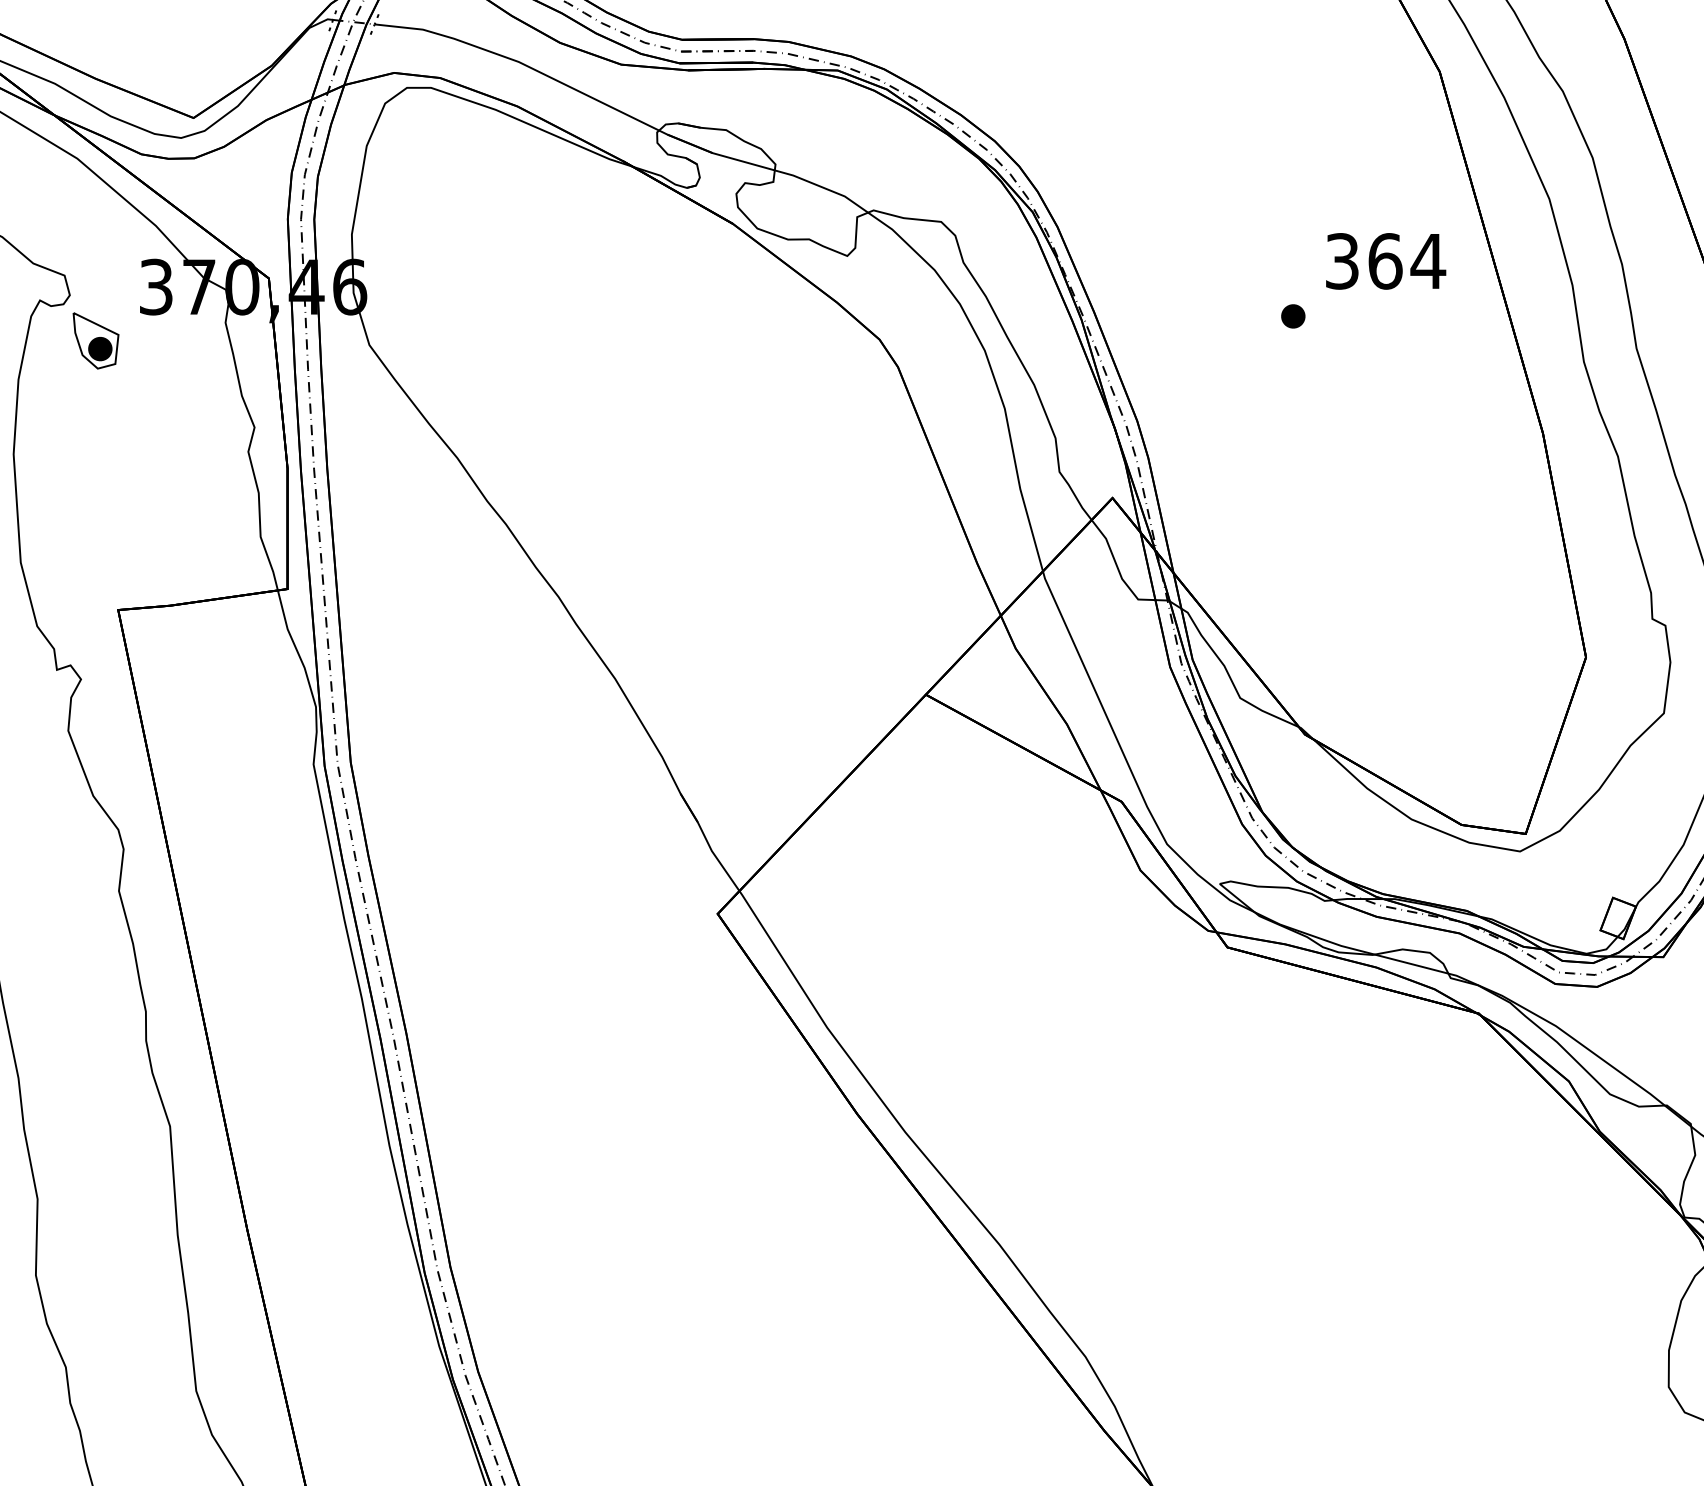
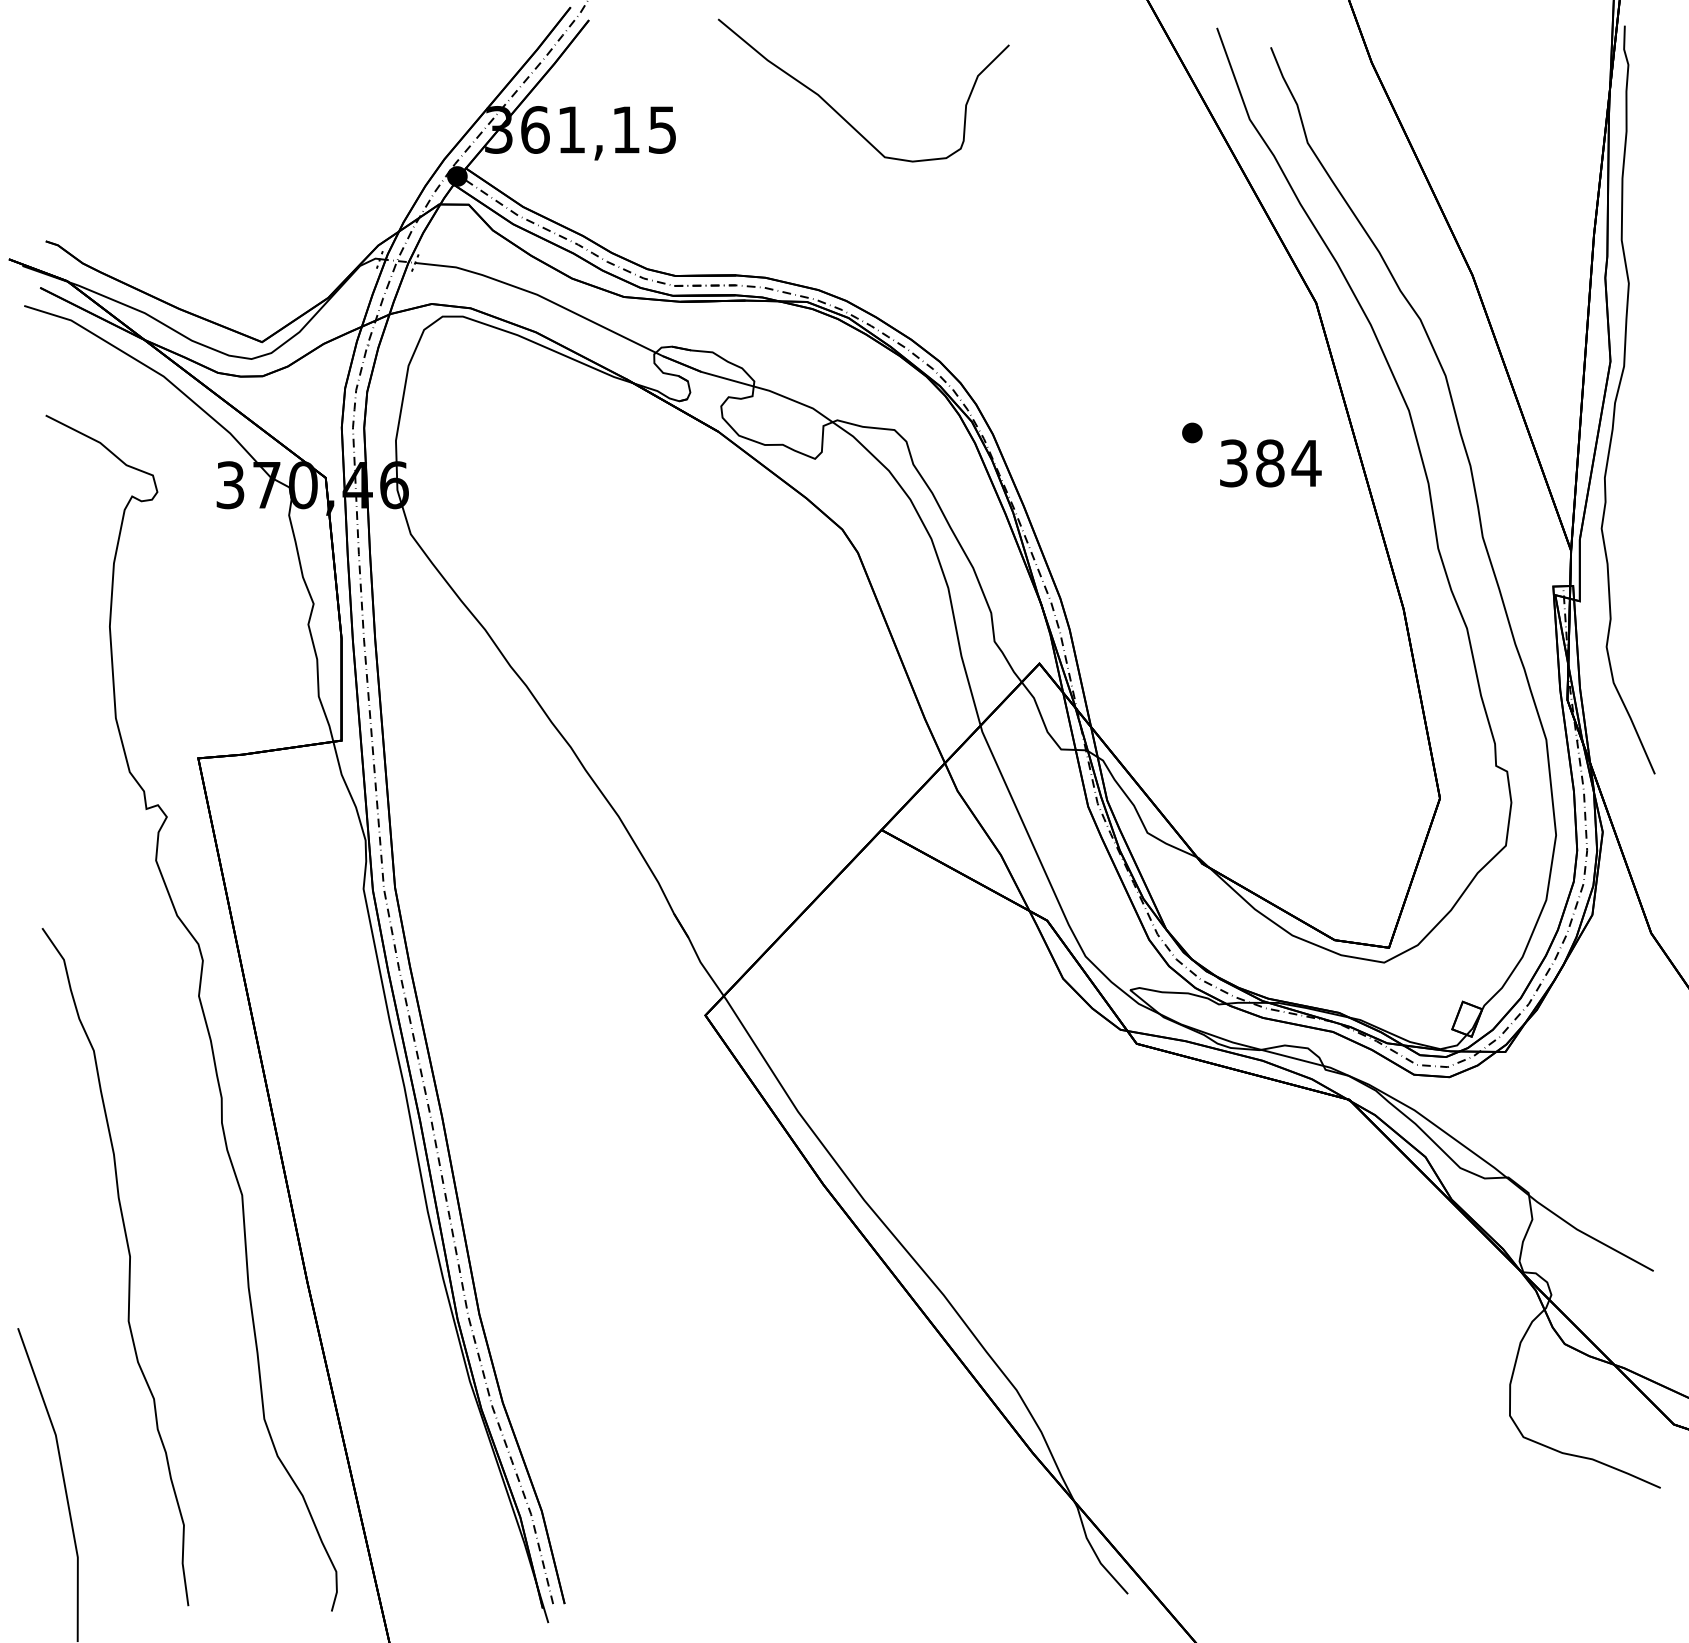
text: (1385, 261) -> (1270, 463), 364 -> 384
part: (1293, 315) -> (1192, 432), moved
part: (95, 340) -> (179, 530), removed

